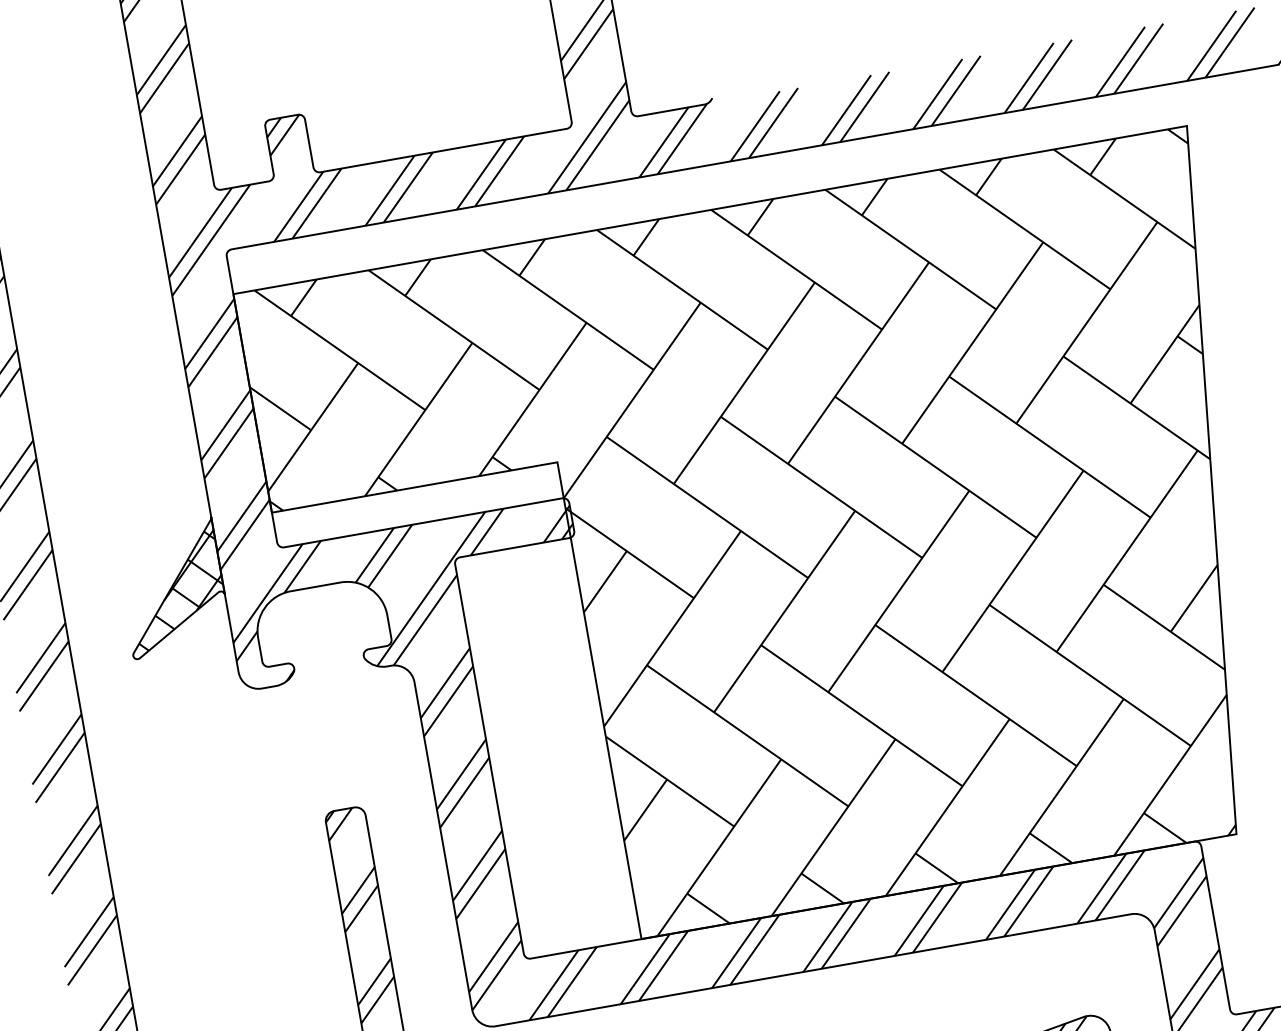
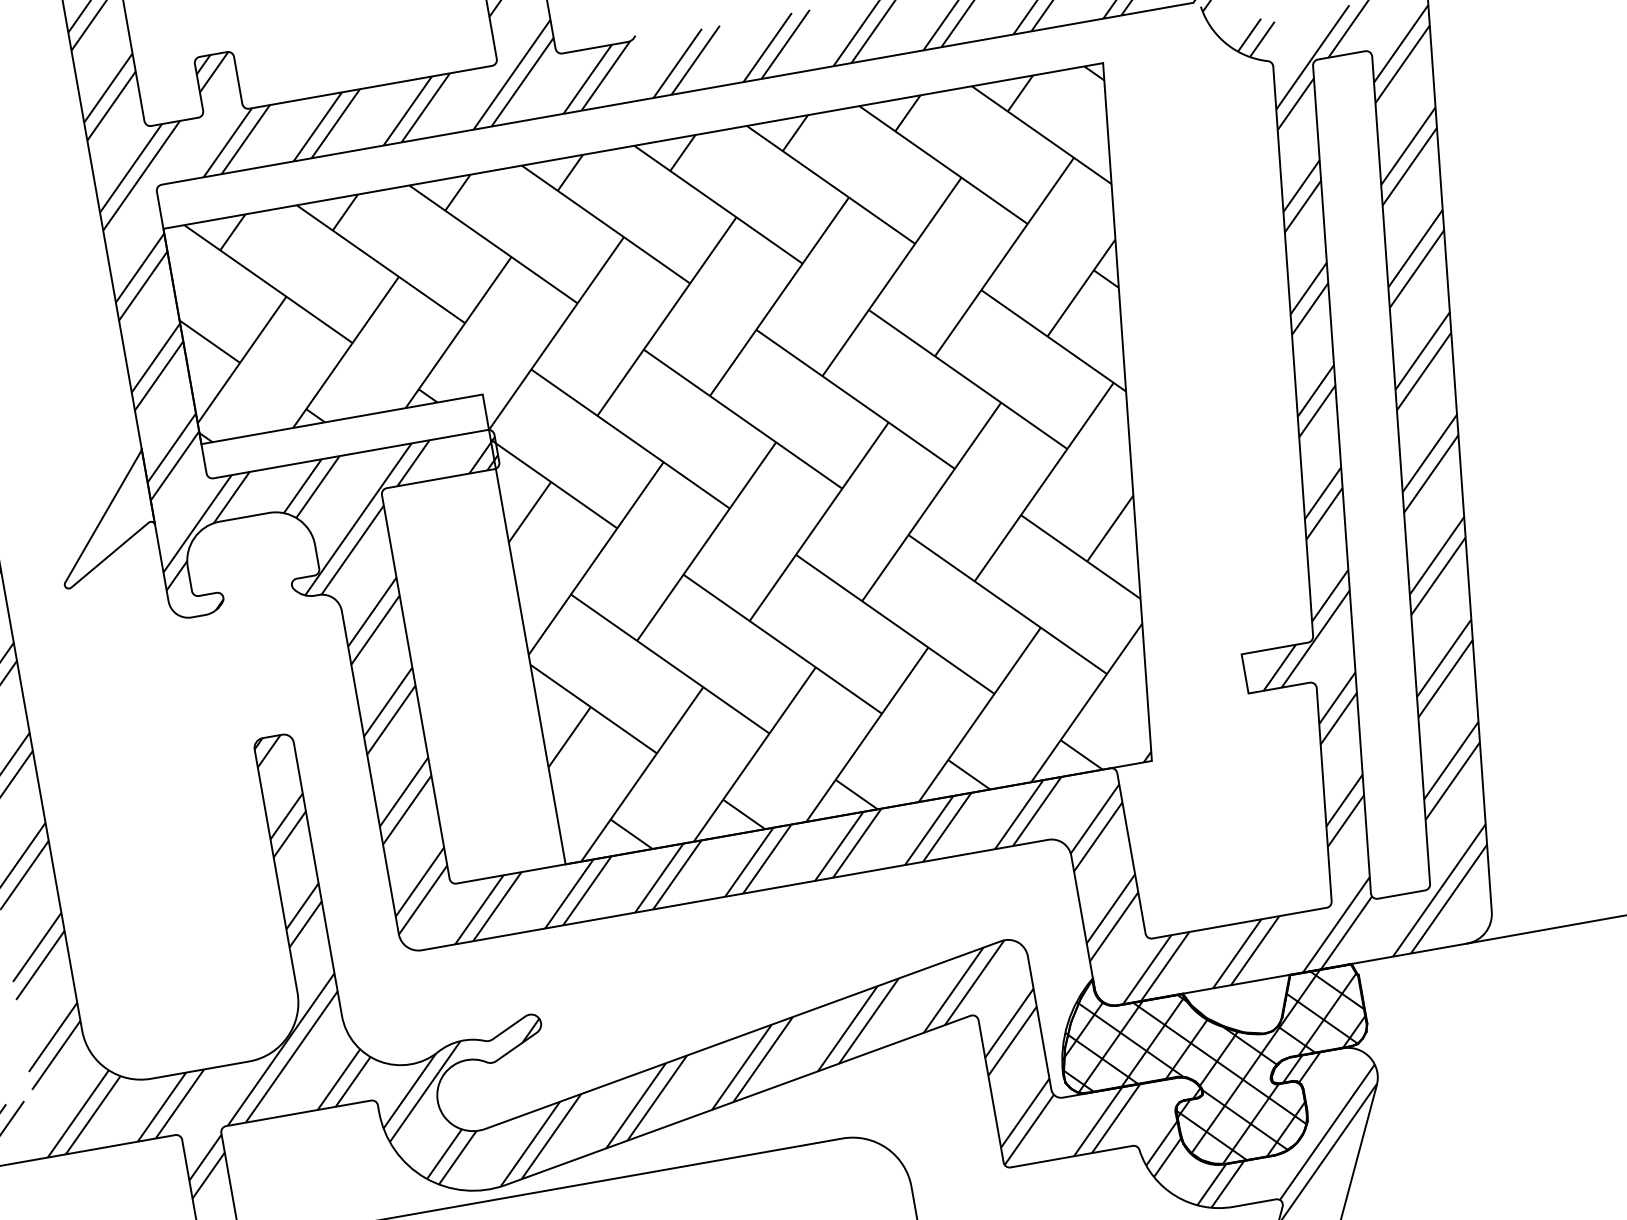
hatch: (180, 590) -> (111, 520), removed

